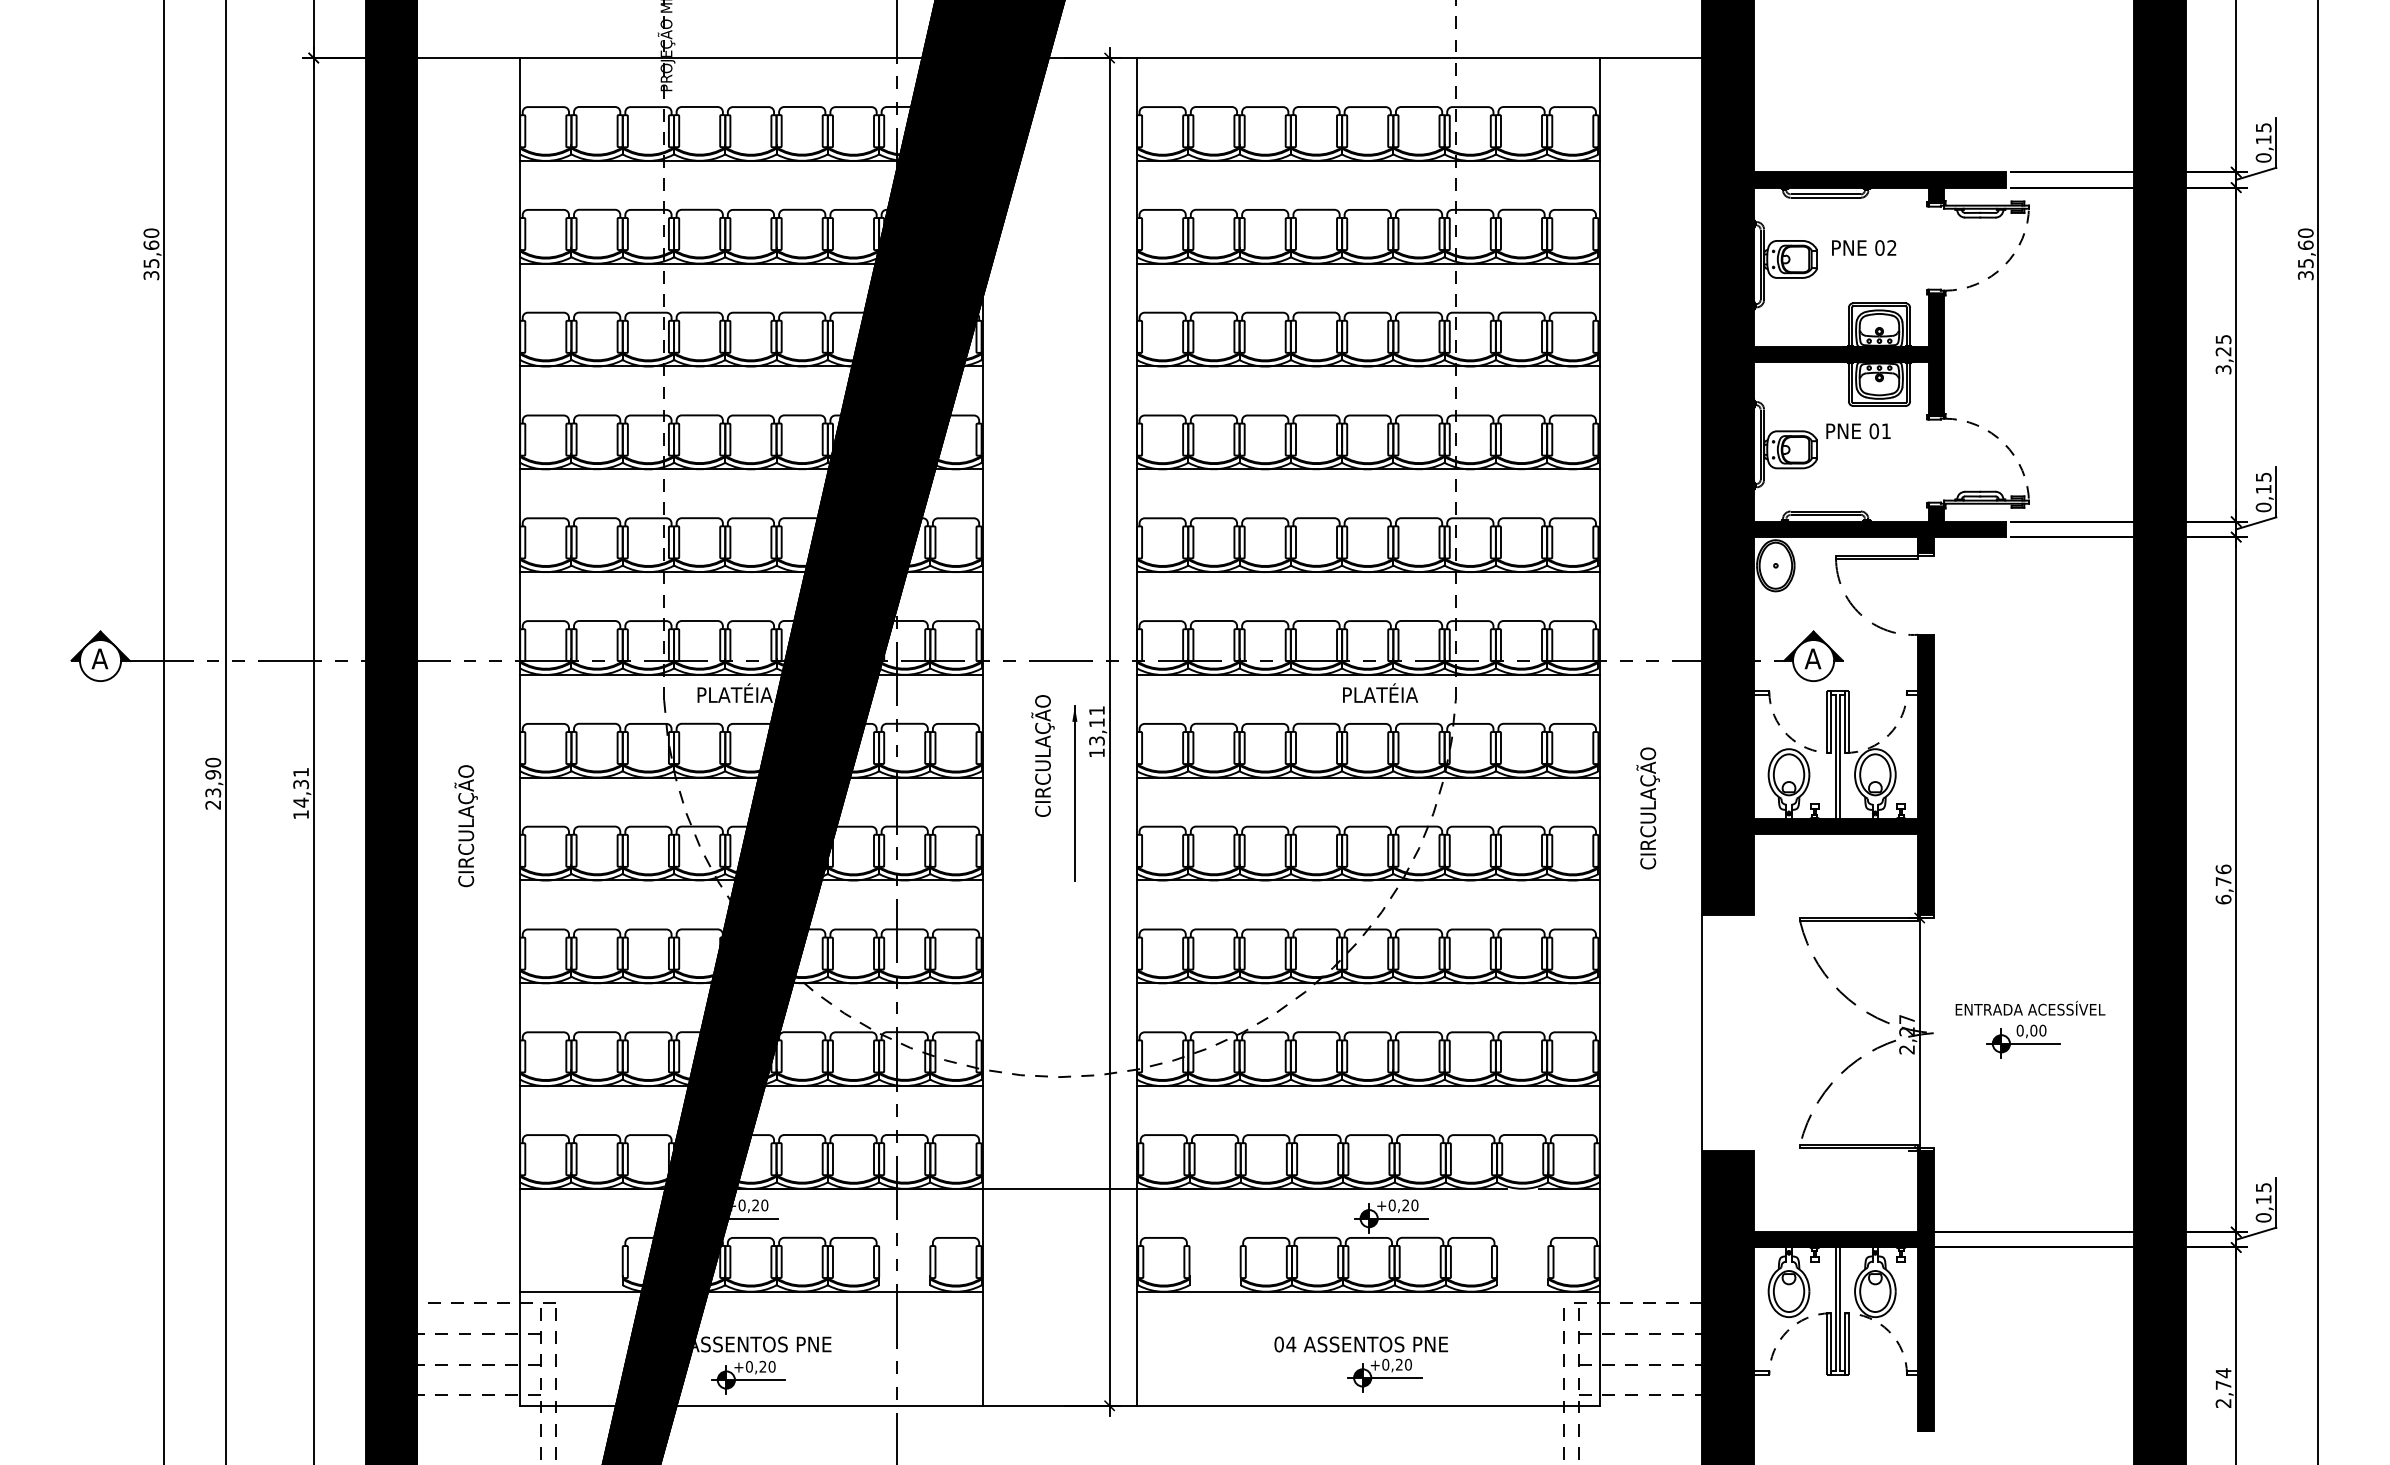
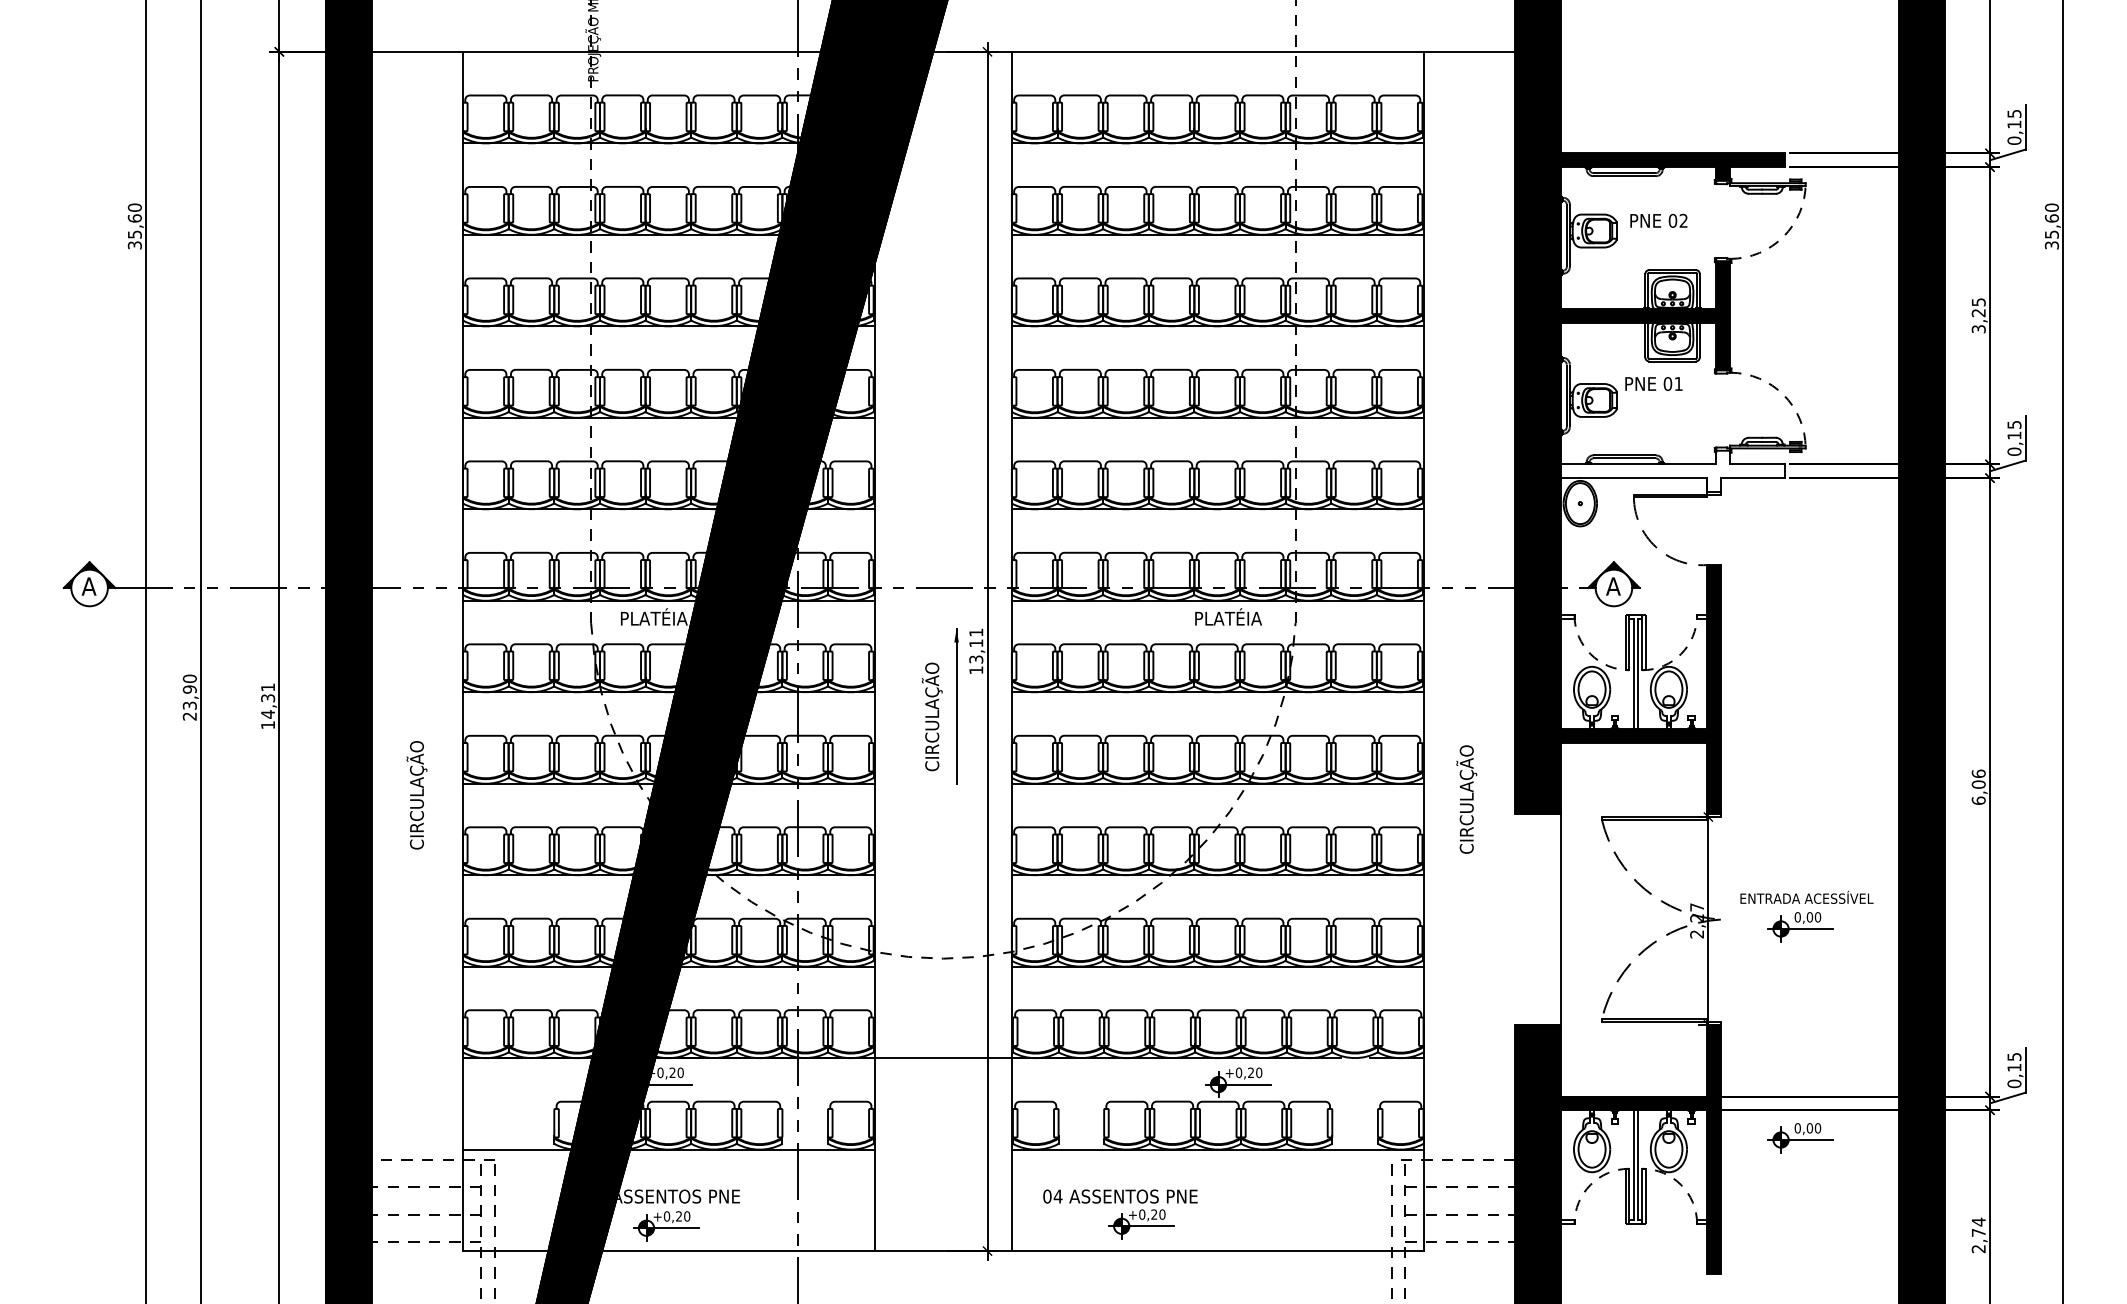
fill: (1879, 528) -> (1672, 470), removed
text: (1042, 755) -> (931, 716), moved
text: (1647, 808) -> (1466, 799), moved
text: (465, 826) -> (416, 795), moved
text: (2223, 881) -> (1978, 784), 6,76 -> 6,06
line: (1702, 1033) -> (1561, 919), moved
part: (2023, 1279) -> (1800, 1138), added
part: (1361, 1364) -> (1120, 1214), moved

